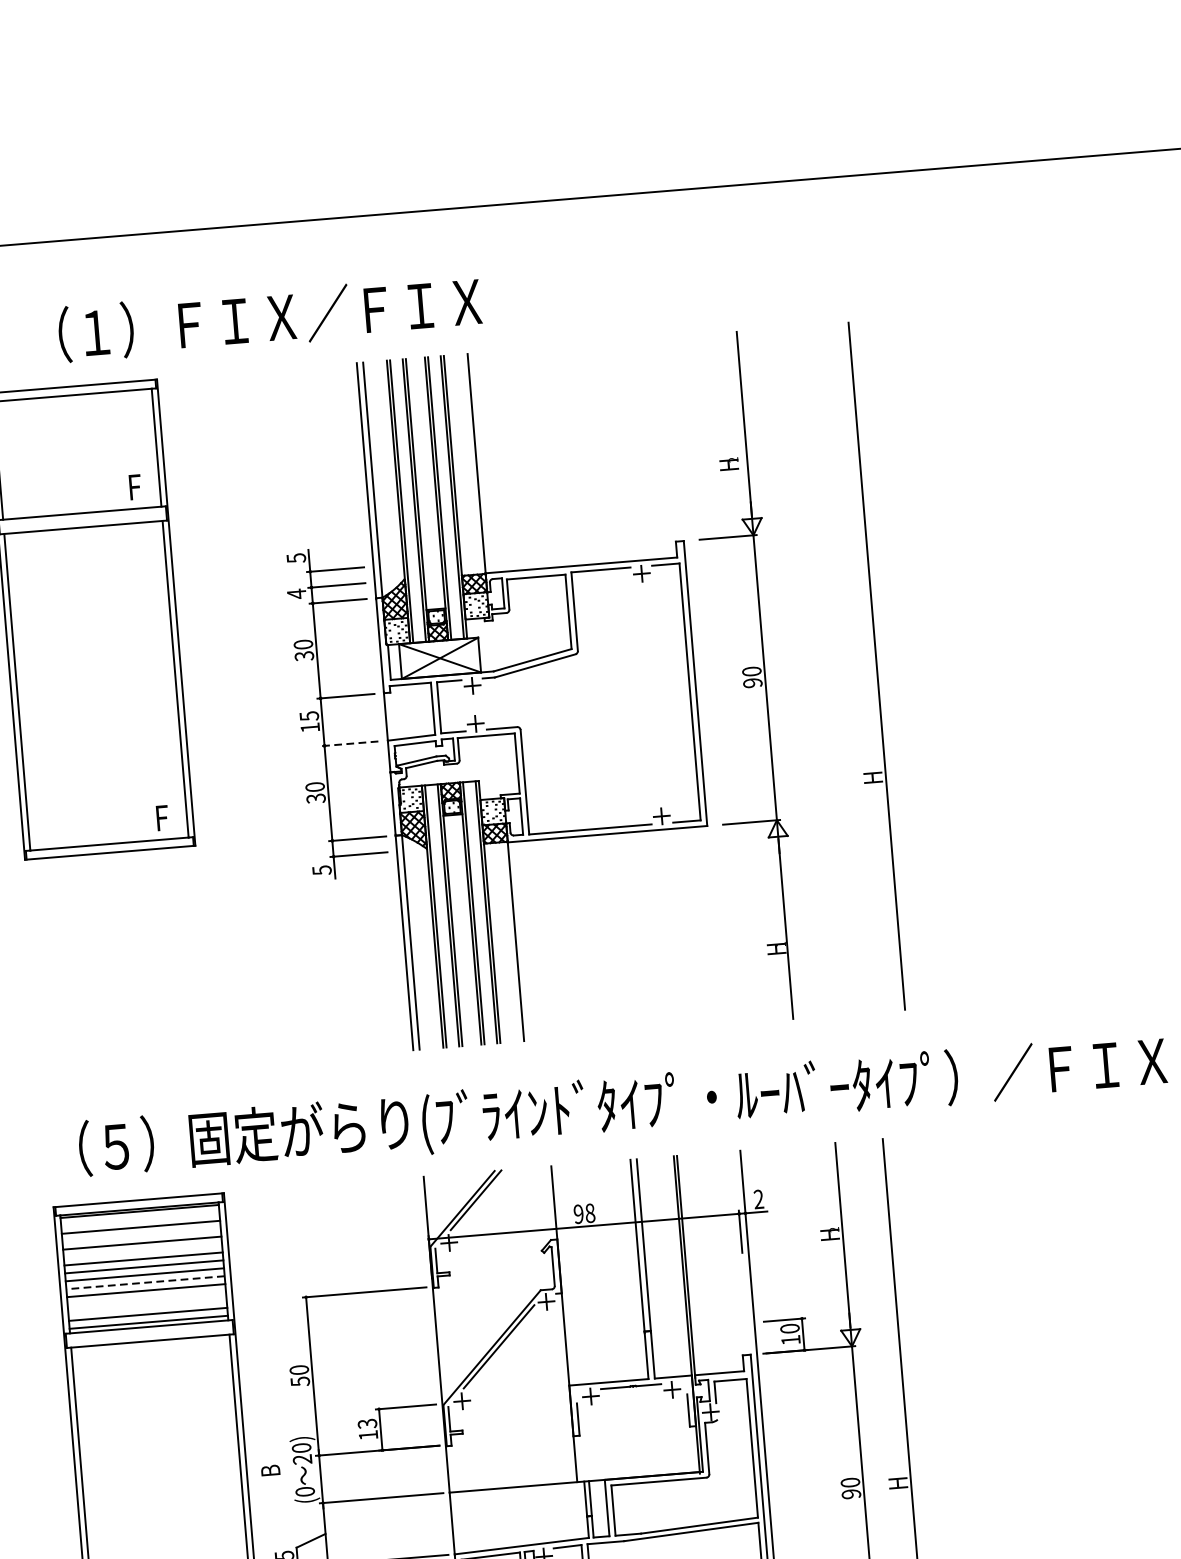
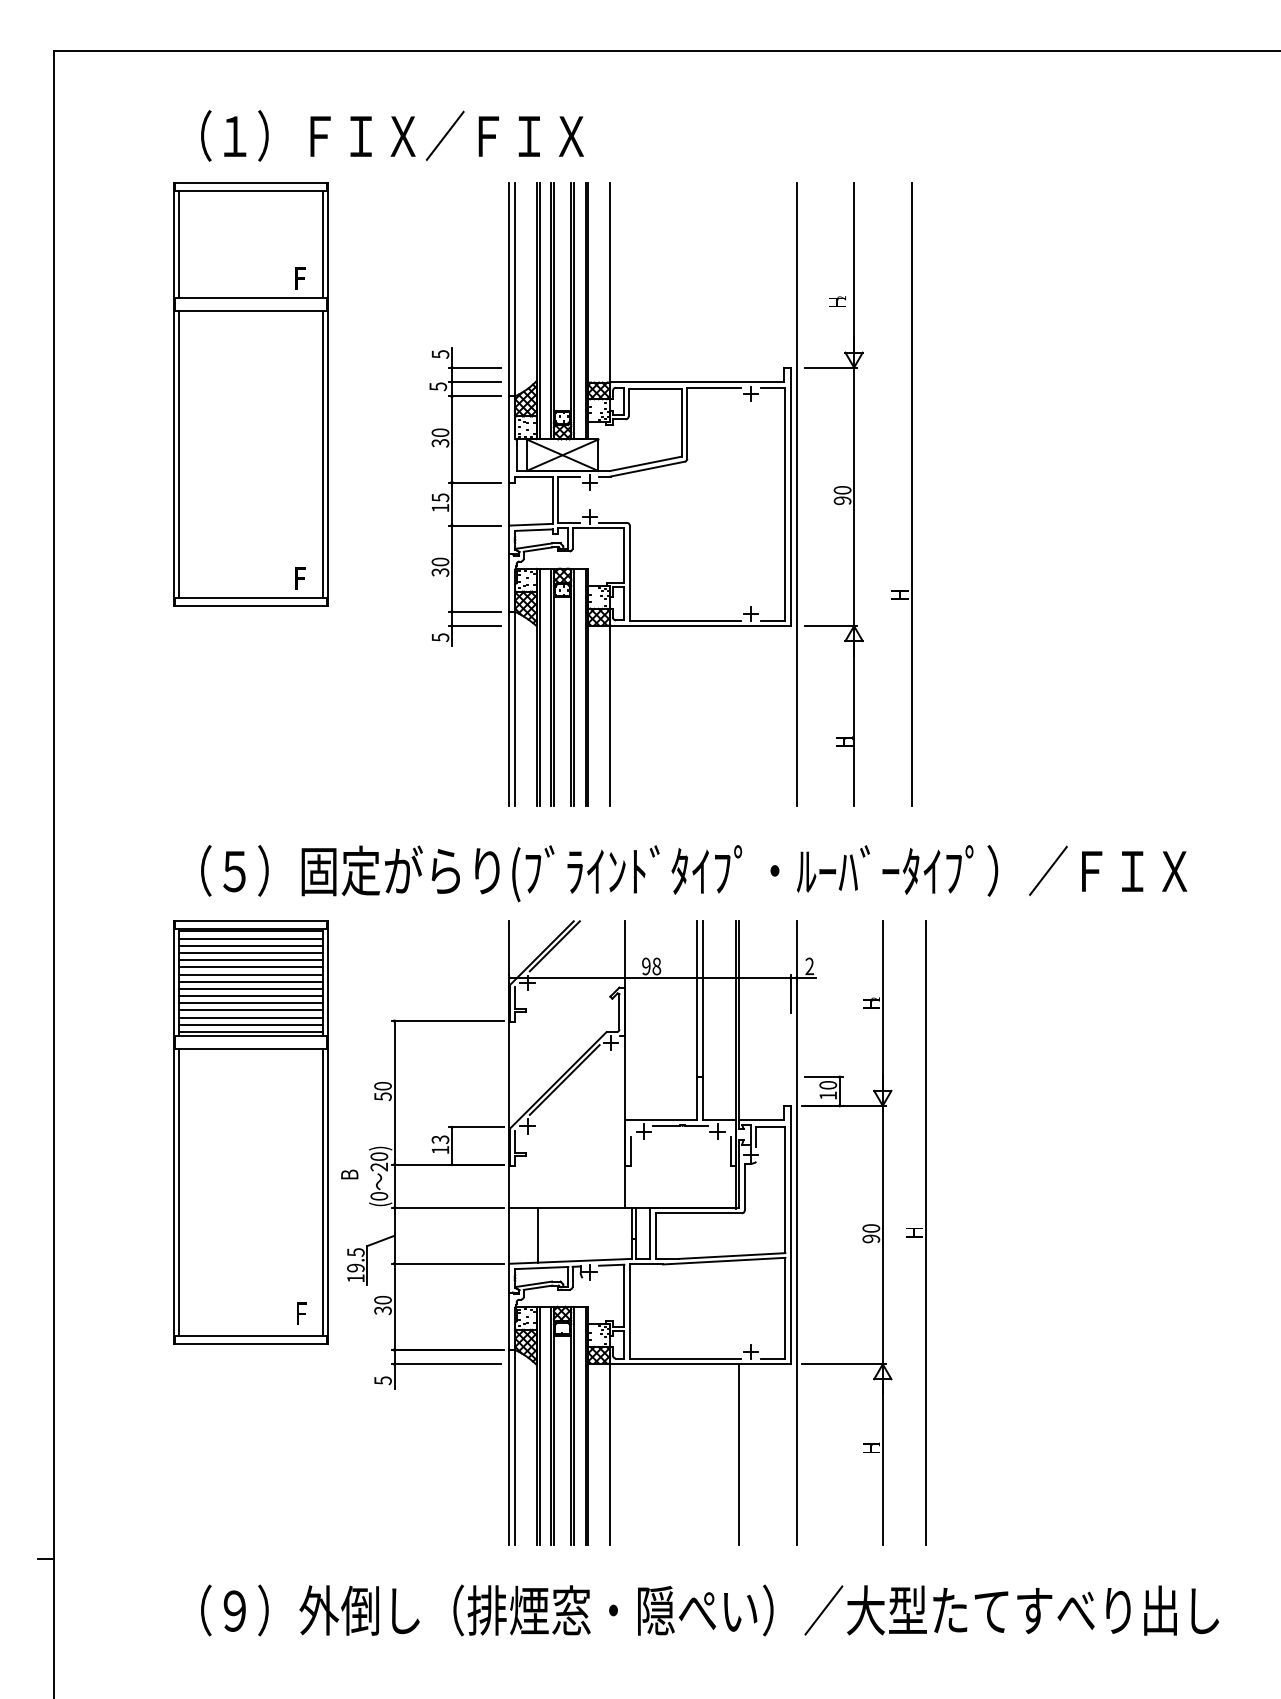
text: (269, 317) -> (392, 135), moved
text: (297, 593) -> (438, 386), 4 -> 5
part: (876, 665) -> (911, 494), moved
line: (701, 680) -> (796, 494), added
line: (349, 743) -> (474, 525), dashed -> solid
line: (139, 1219) -> (250, 938), added
line: (141, 1235) -> (250, 953), added
line: (142, 1251) -> (250, 967), added
line: (145, 1283) -> (250, 996), dashed -> solid
line: (146, 1298) -> (250, 1010), added
line: (147, 1306) -> (250, 1017), added
line: (484, 1519) -> (538, 1234), added

